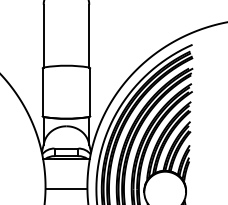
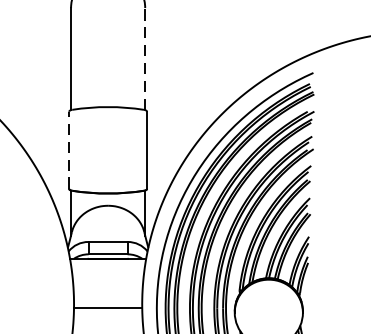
line: (89, 35) -> (145, 57), solid -> dashed
line: (42, 92) -> (69, 150), solid -> dashed

